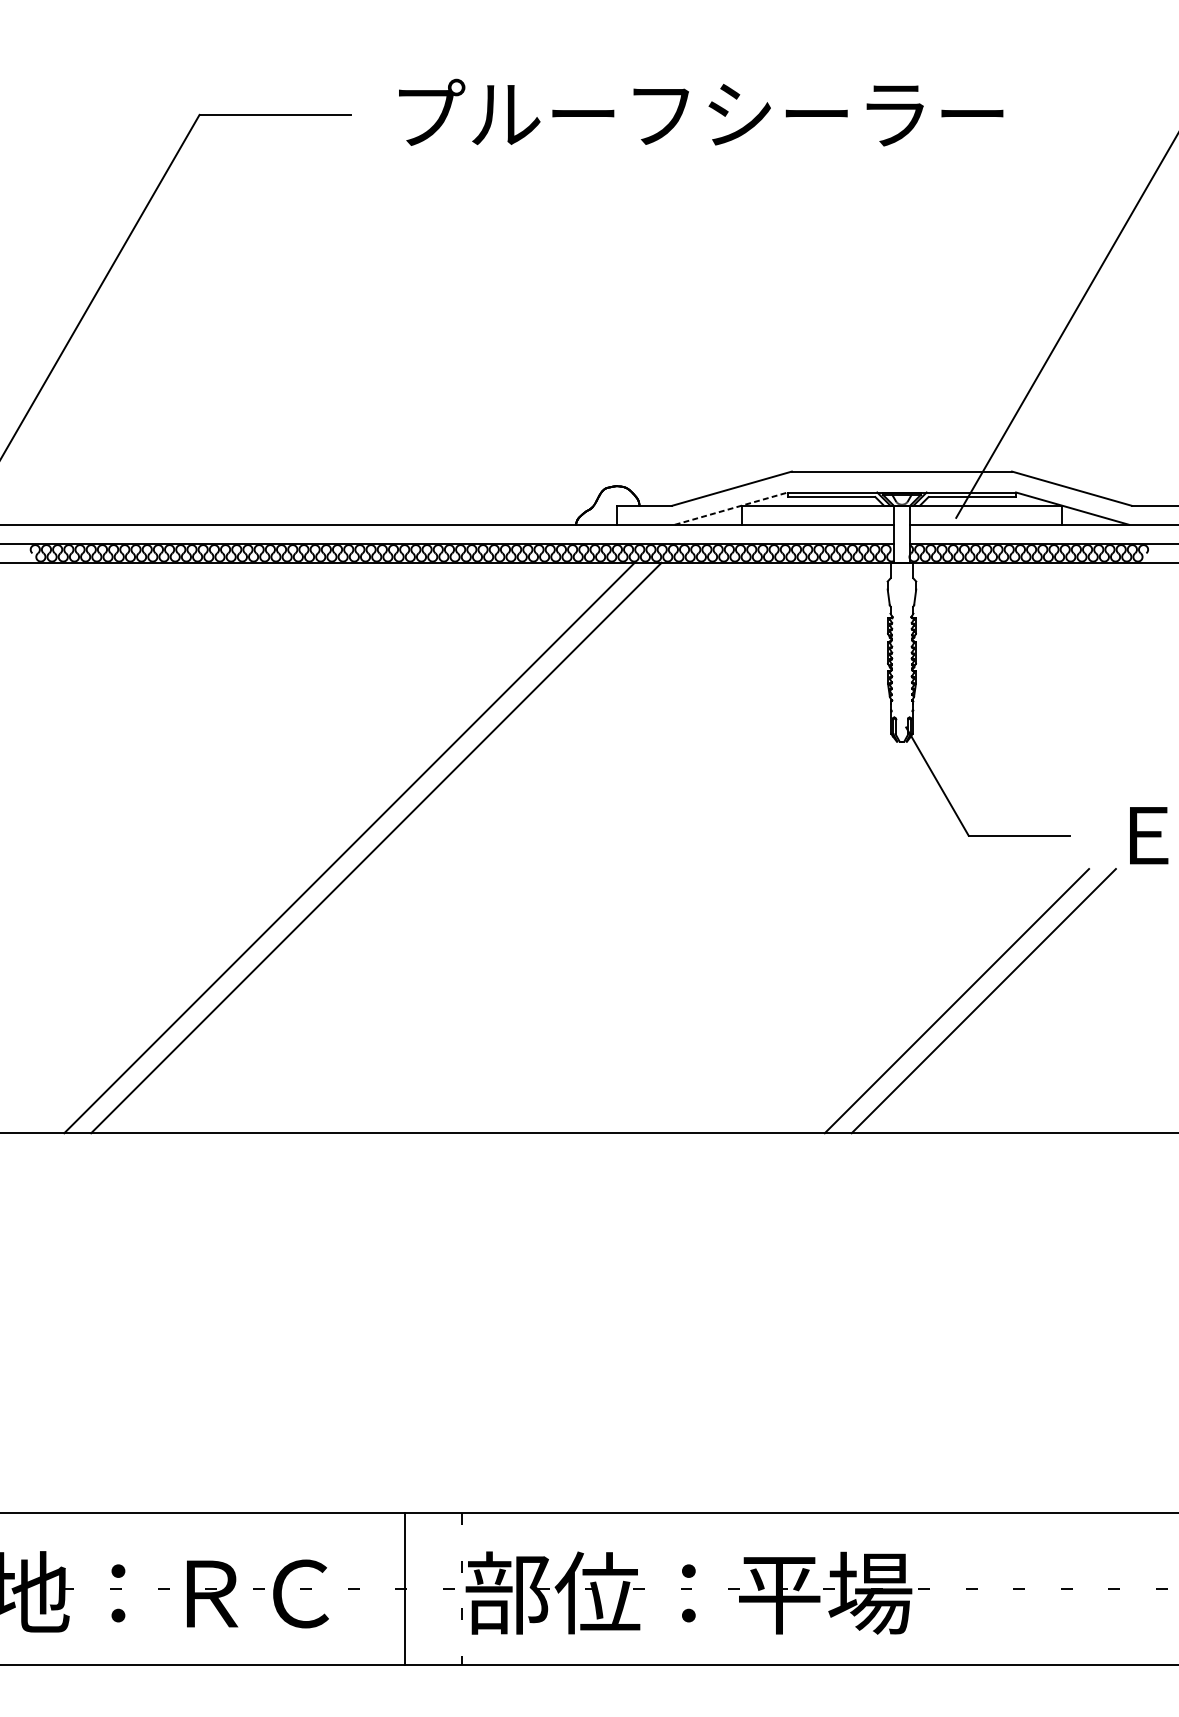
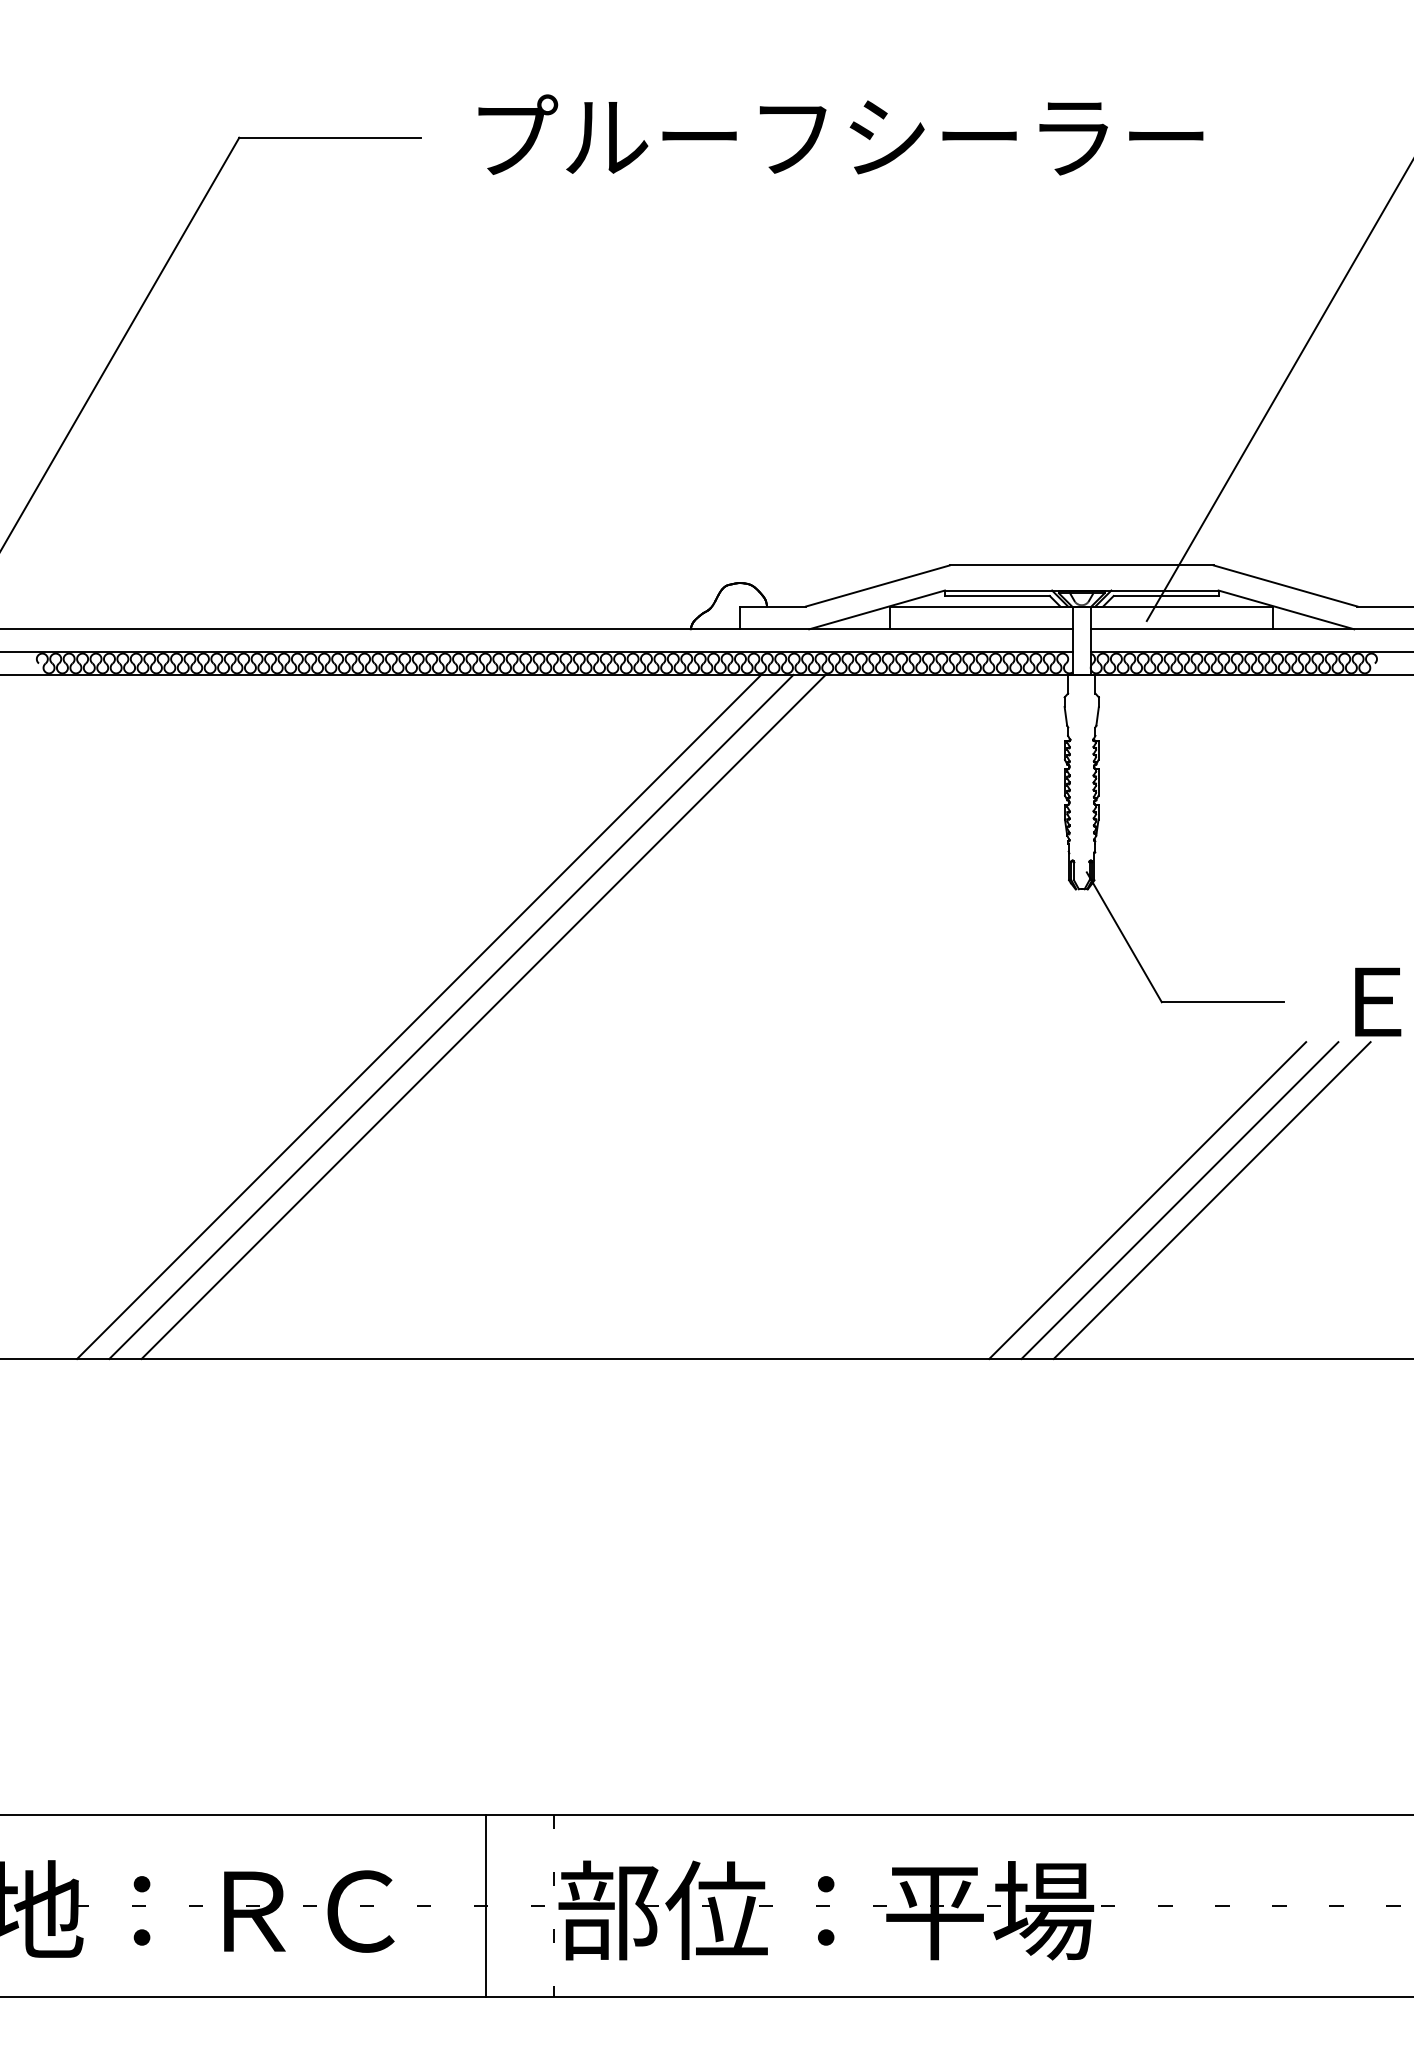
line: (731, 508) -> (877, 609), dashed -> solid
line: (403, 847) -> (483, 1016), added
line: (1010, 1001) -> (1211, 1200), added

